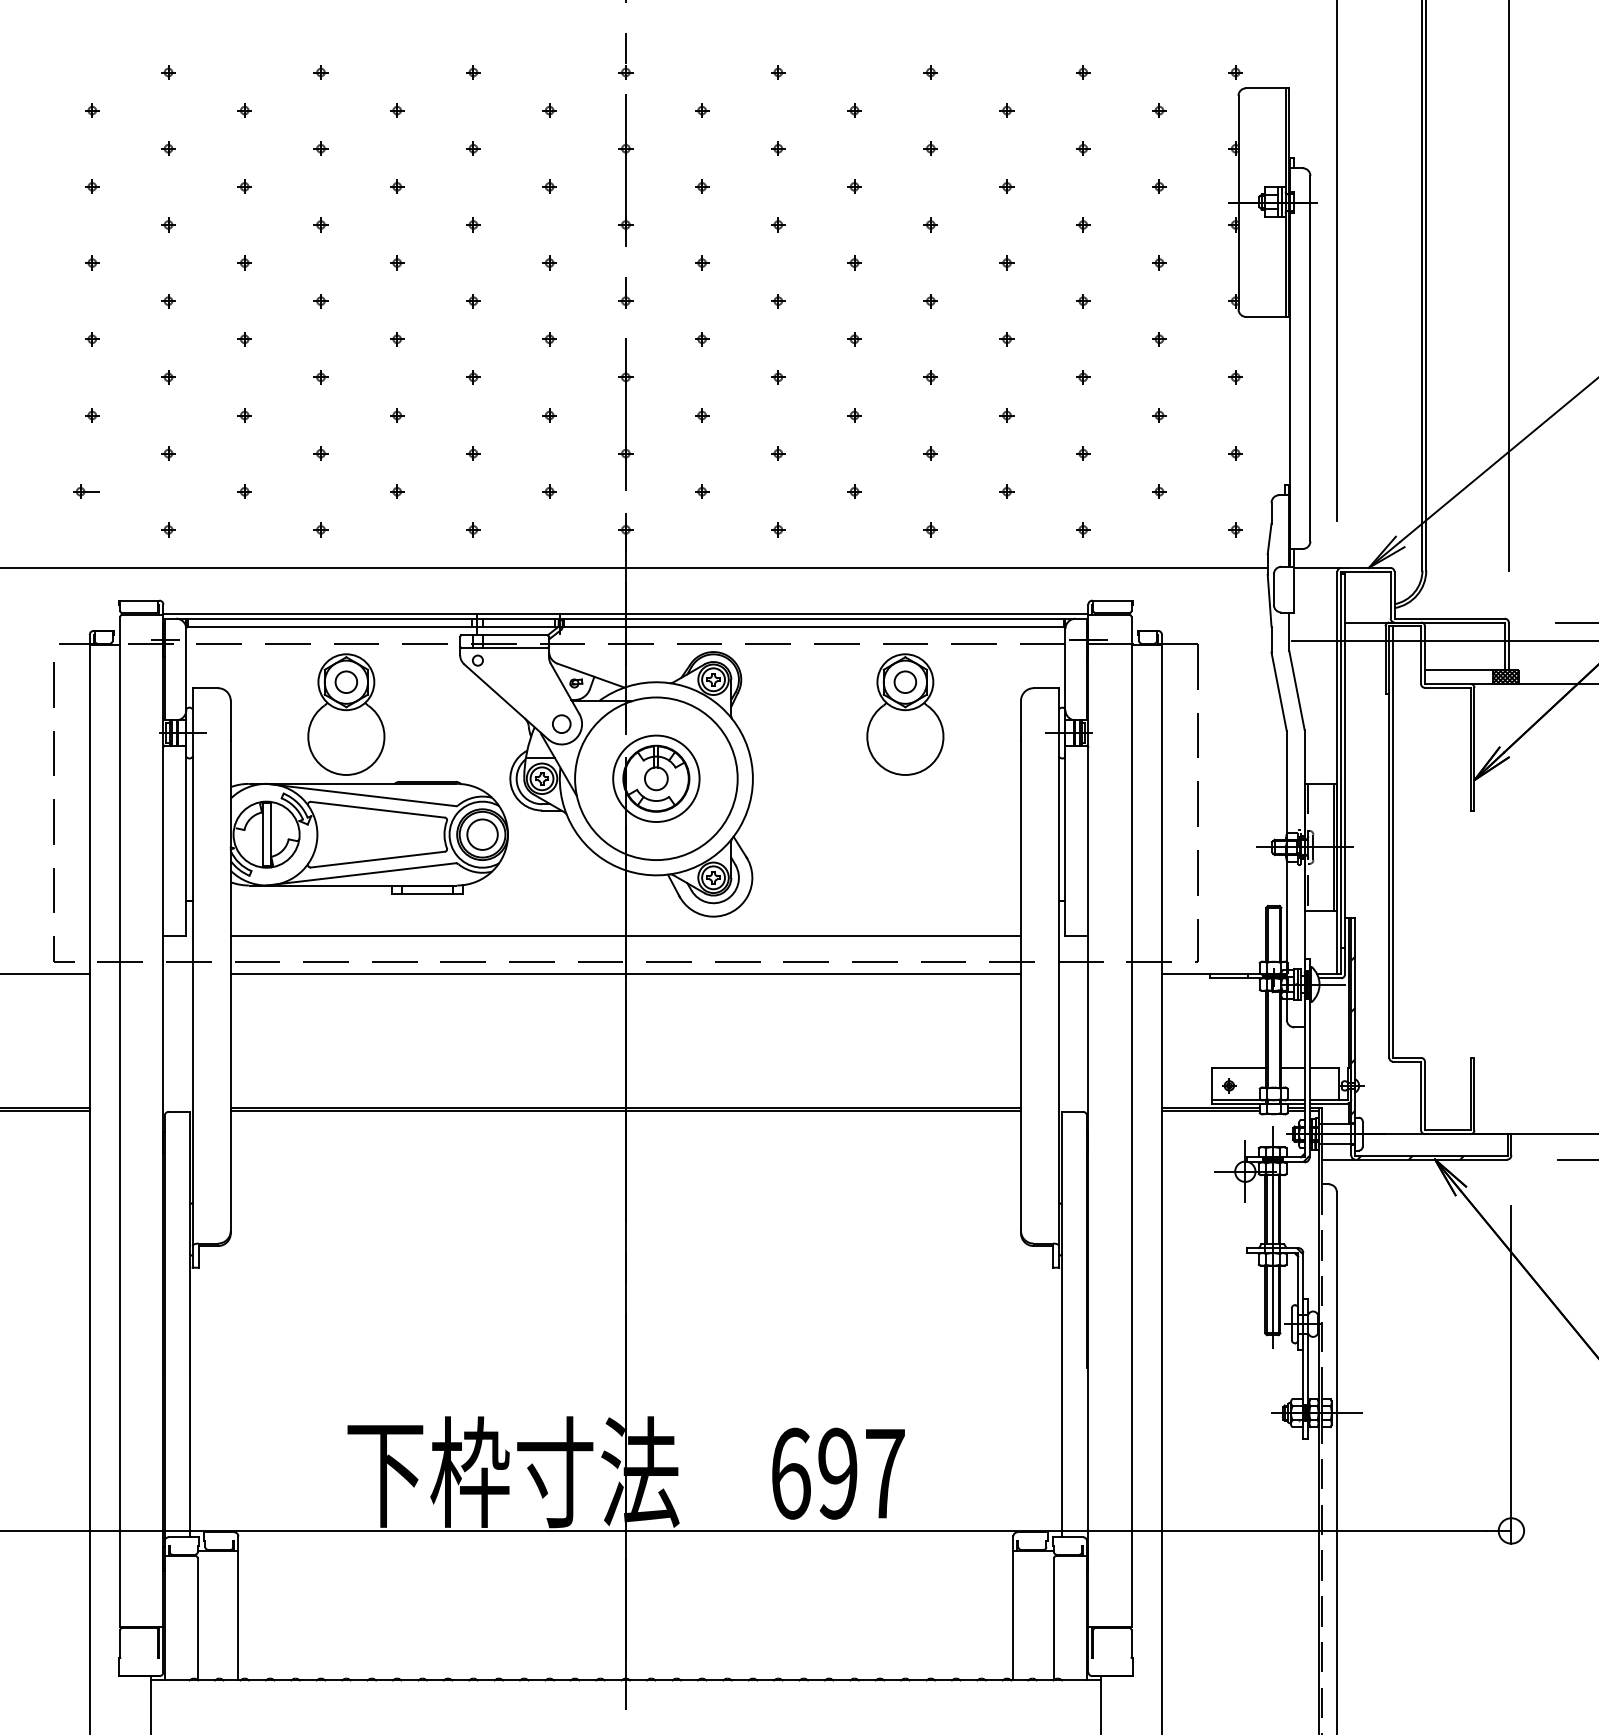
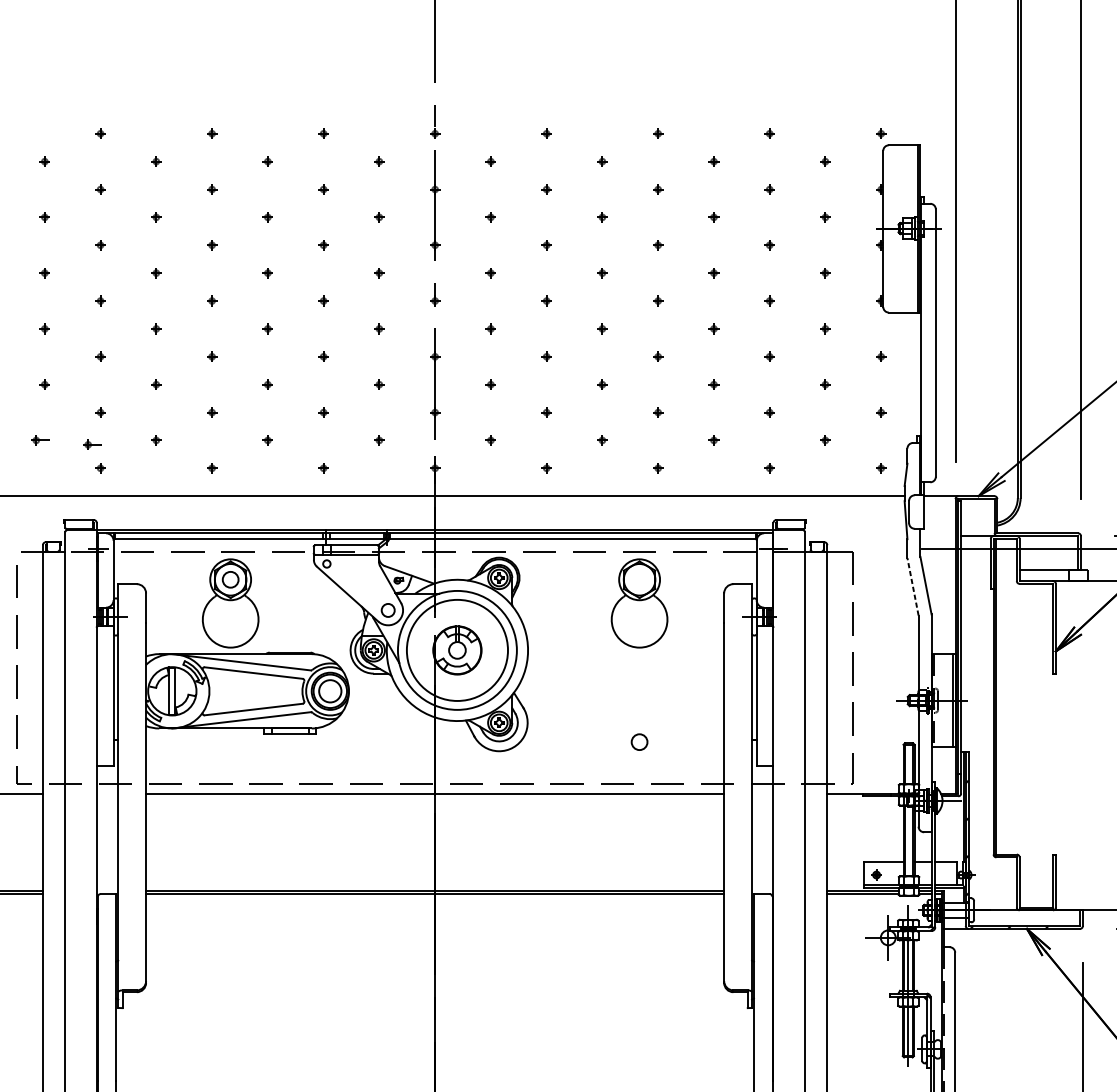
part: (157, 497) -> (92, 444), added
hatch: (1505, 676) -> (1078, 575), removed
circle: (905, 681) -> (639, 741), moved
line: (1279, 691) -> (913, 586), solid -> dashed
circle: (656, 778) -> (457, 650), size x1.6
line: (625, 936) -> (434, 765), removed

